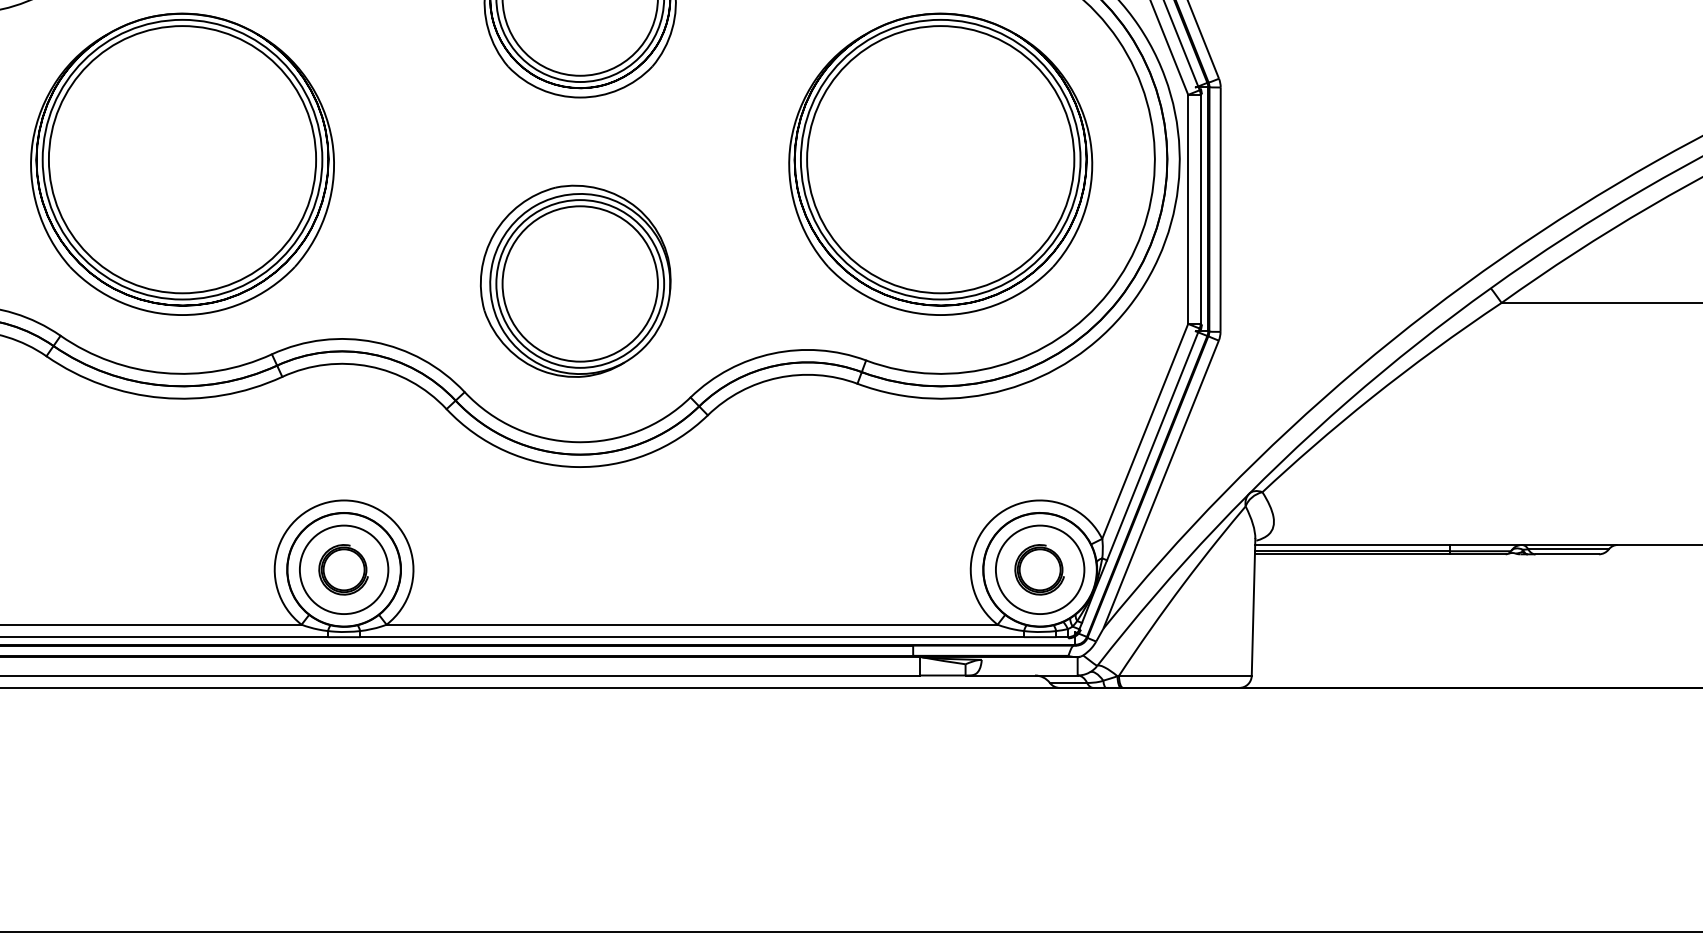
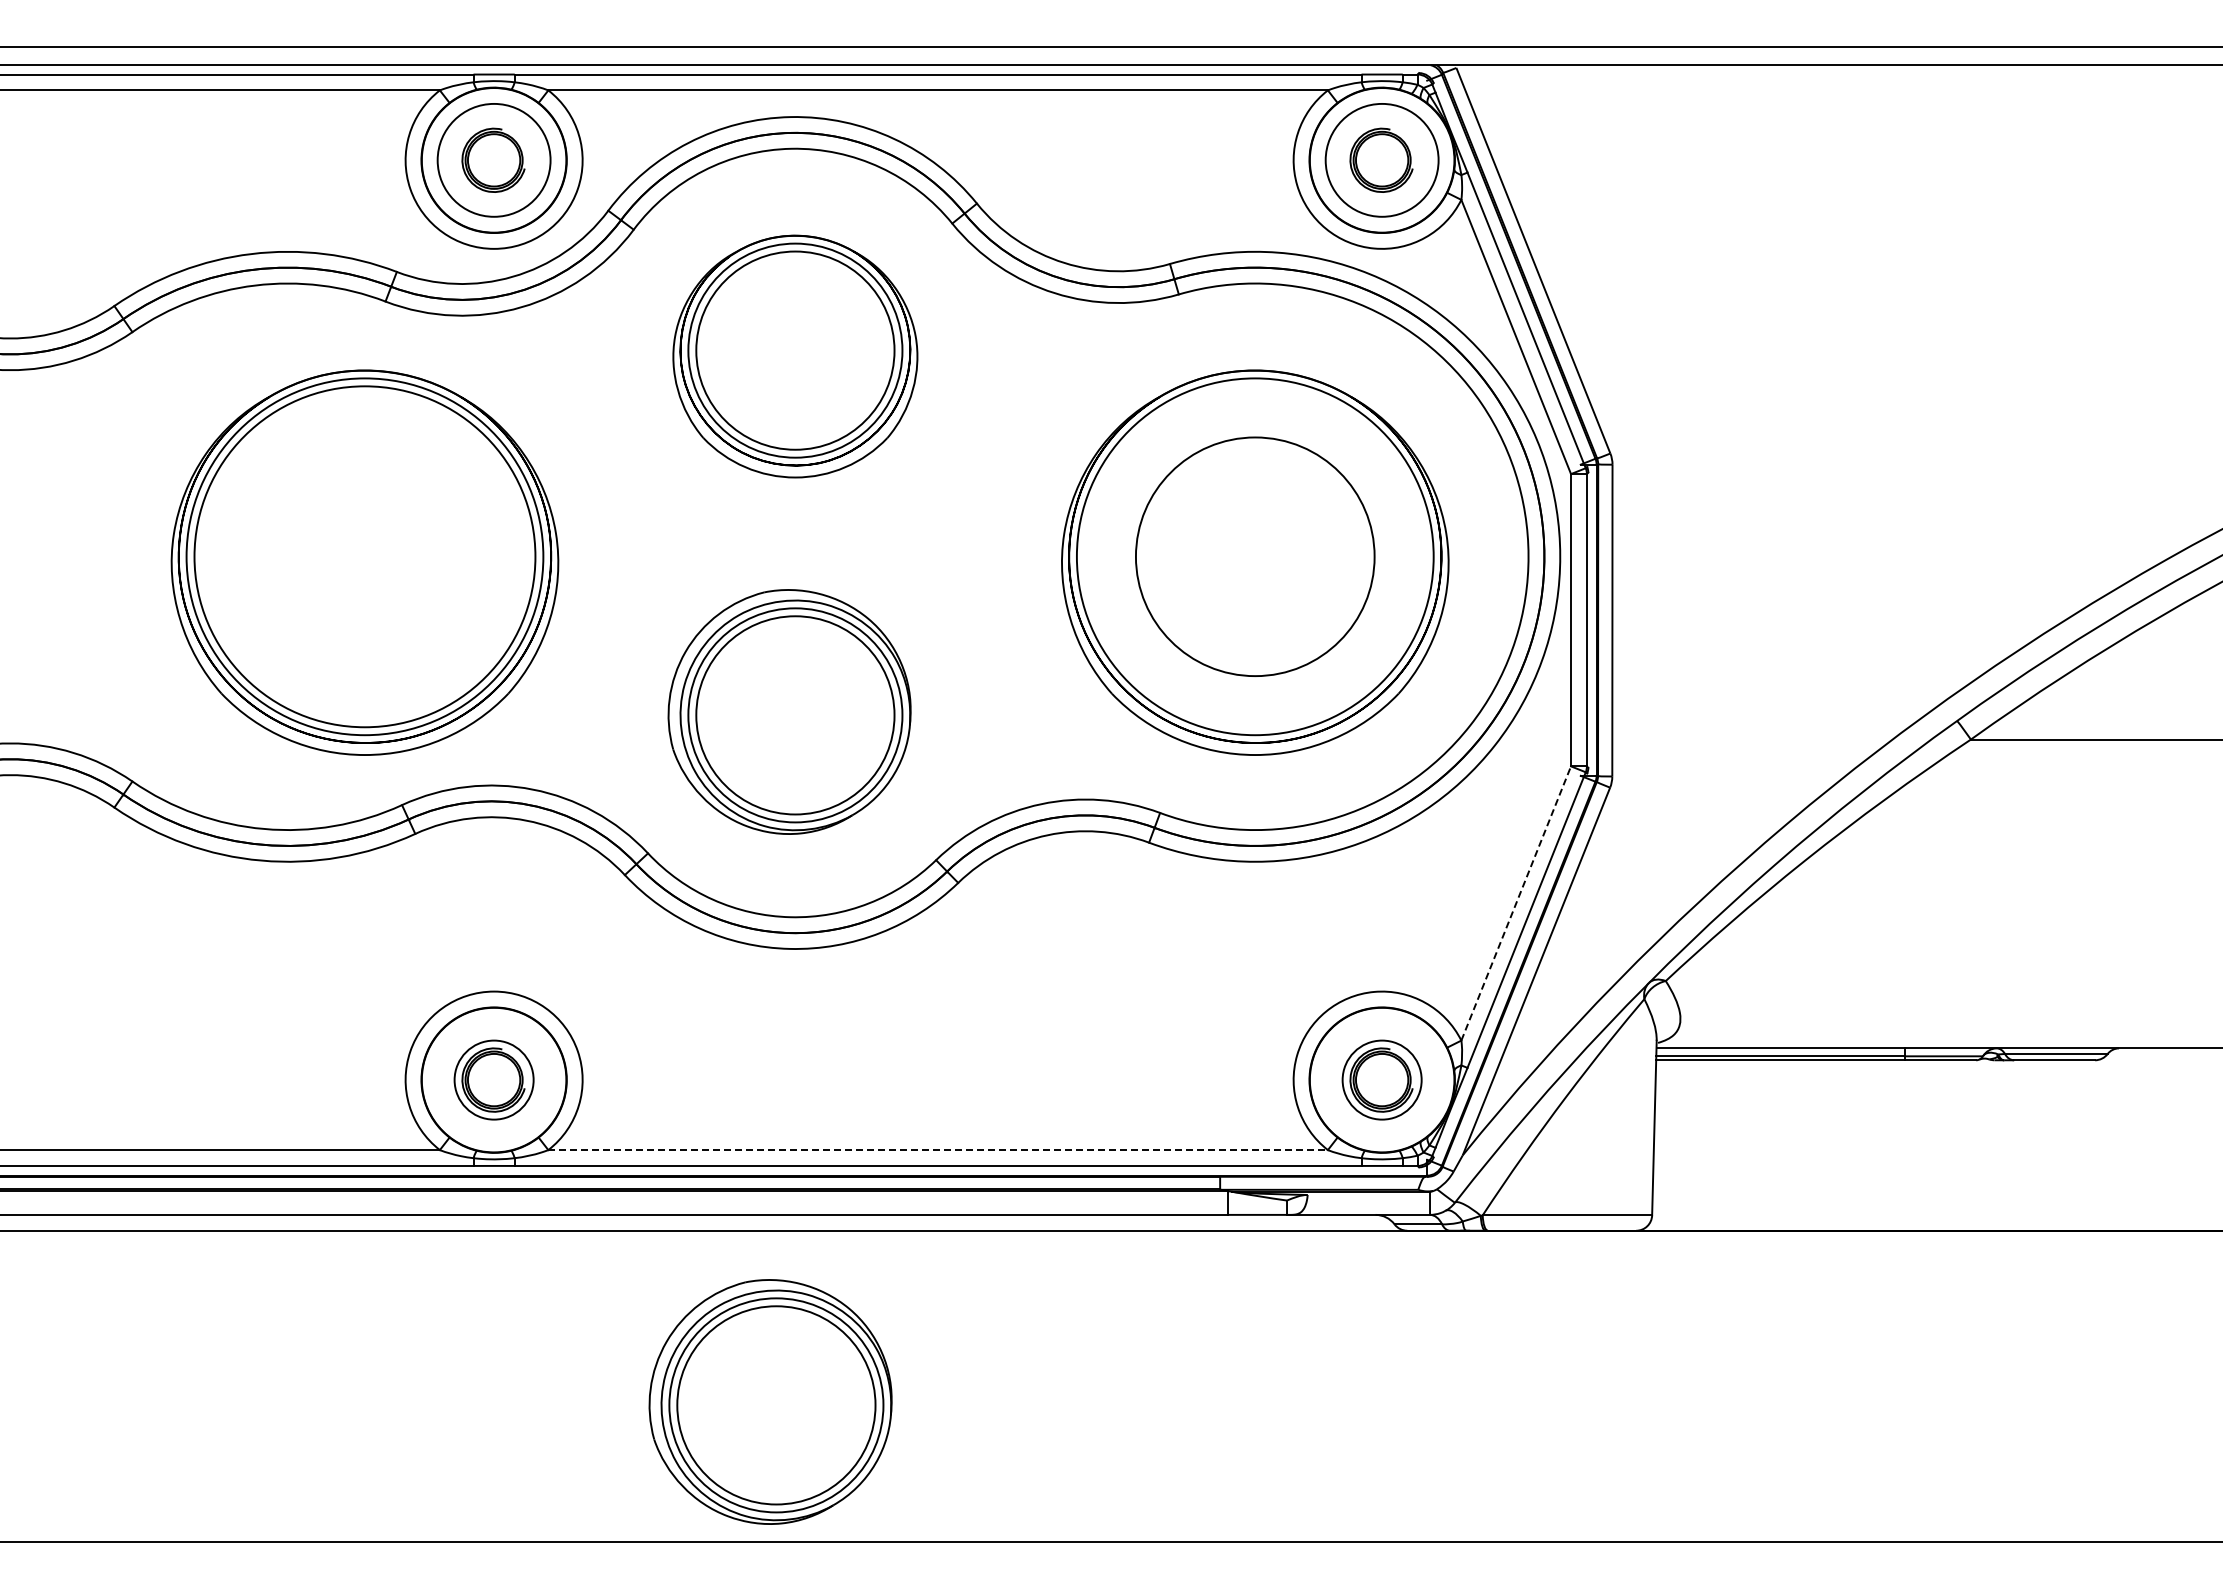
circle: (940, 159) -> (1254, 556), size x0.7
part: (182, 164) -> (364, 562), moved
line: (1145, 431) -> (1516, 903), solid -> dashed
circle: (343, 569) -> (493, 1079), size x0.7
circle: (1039, 569) -> (1381, 1079), size x0.7
line: (692, 625) -> (938, 1150), solid -> dashed
part: (560, 821) -> (770, 1401), added

